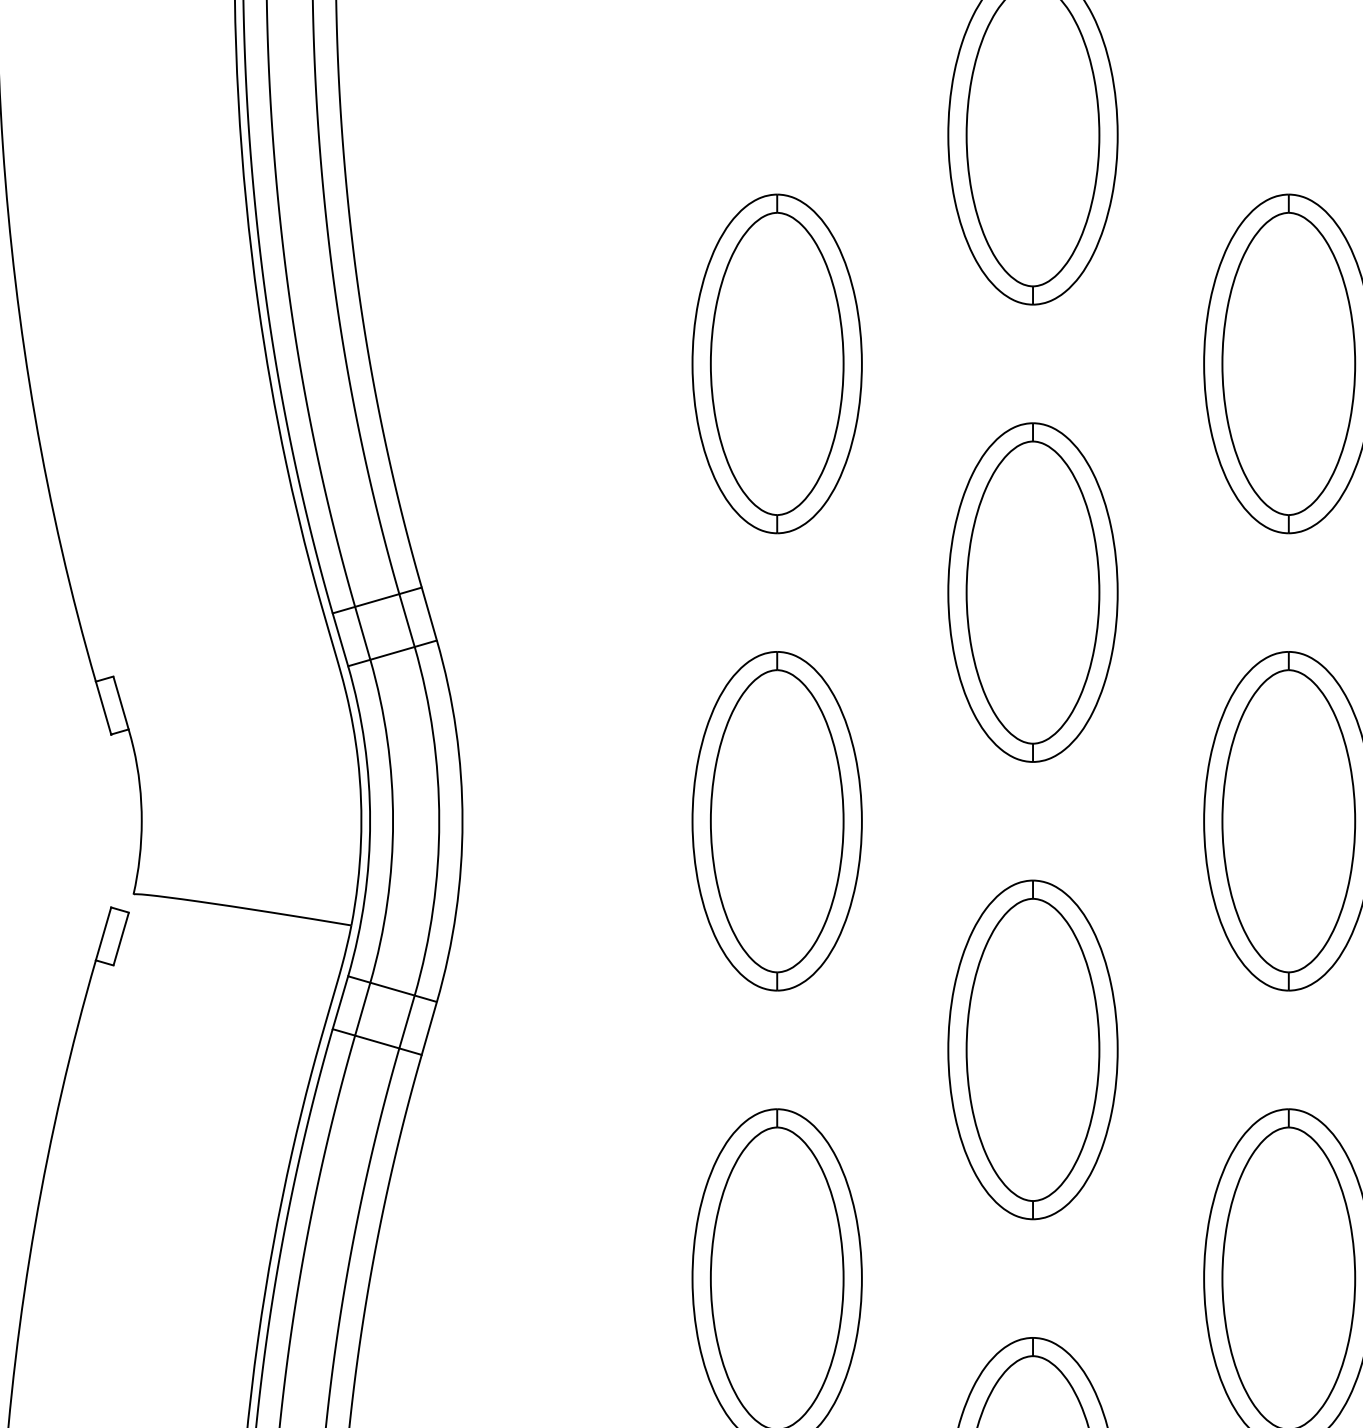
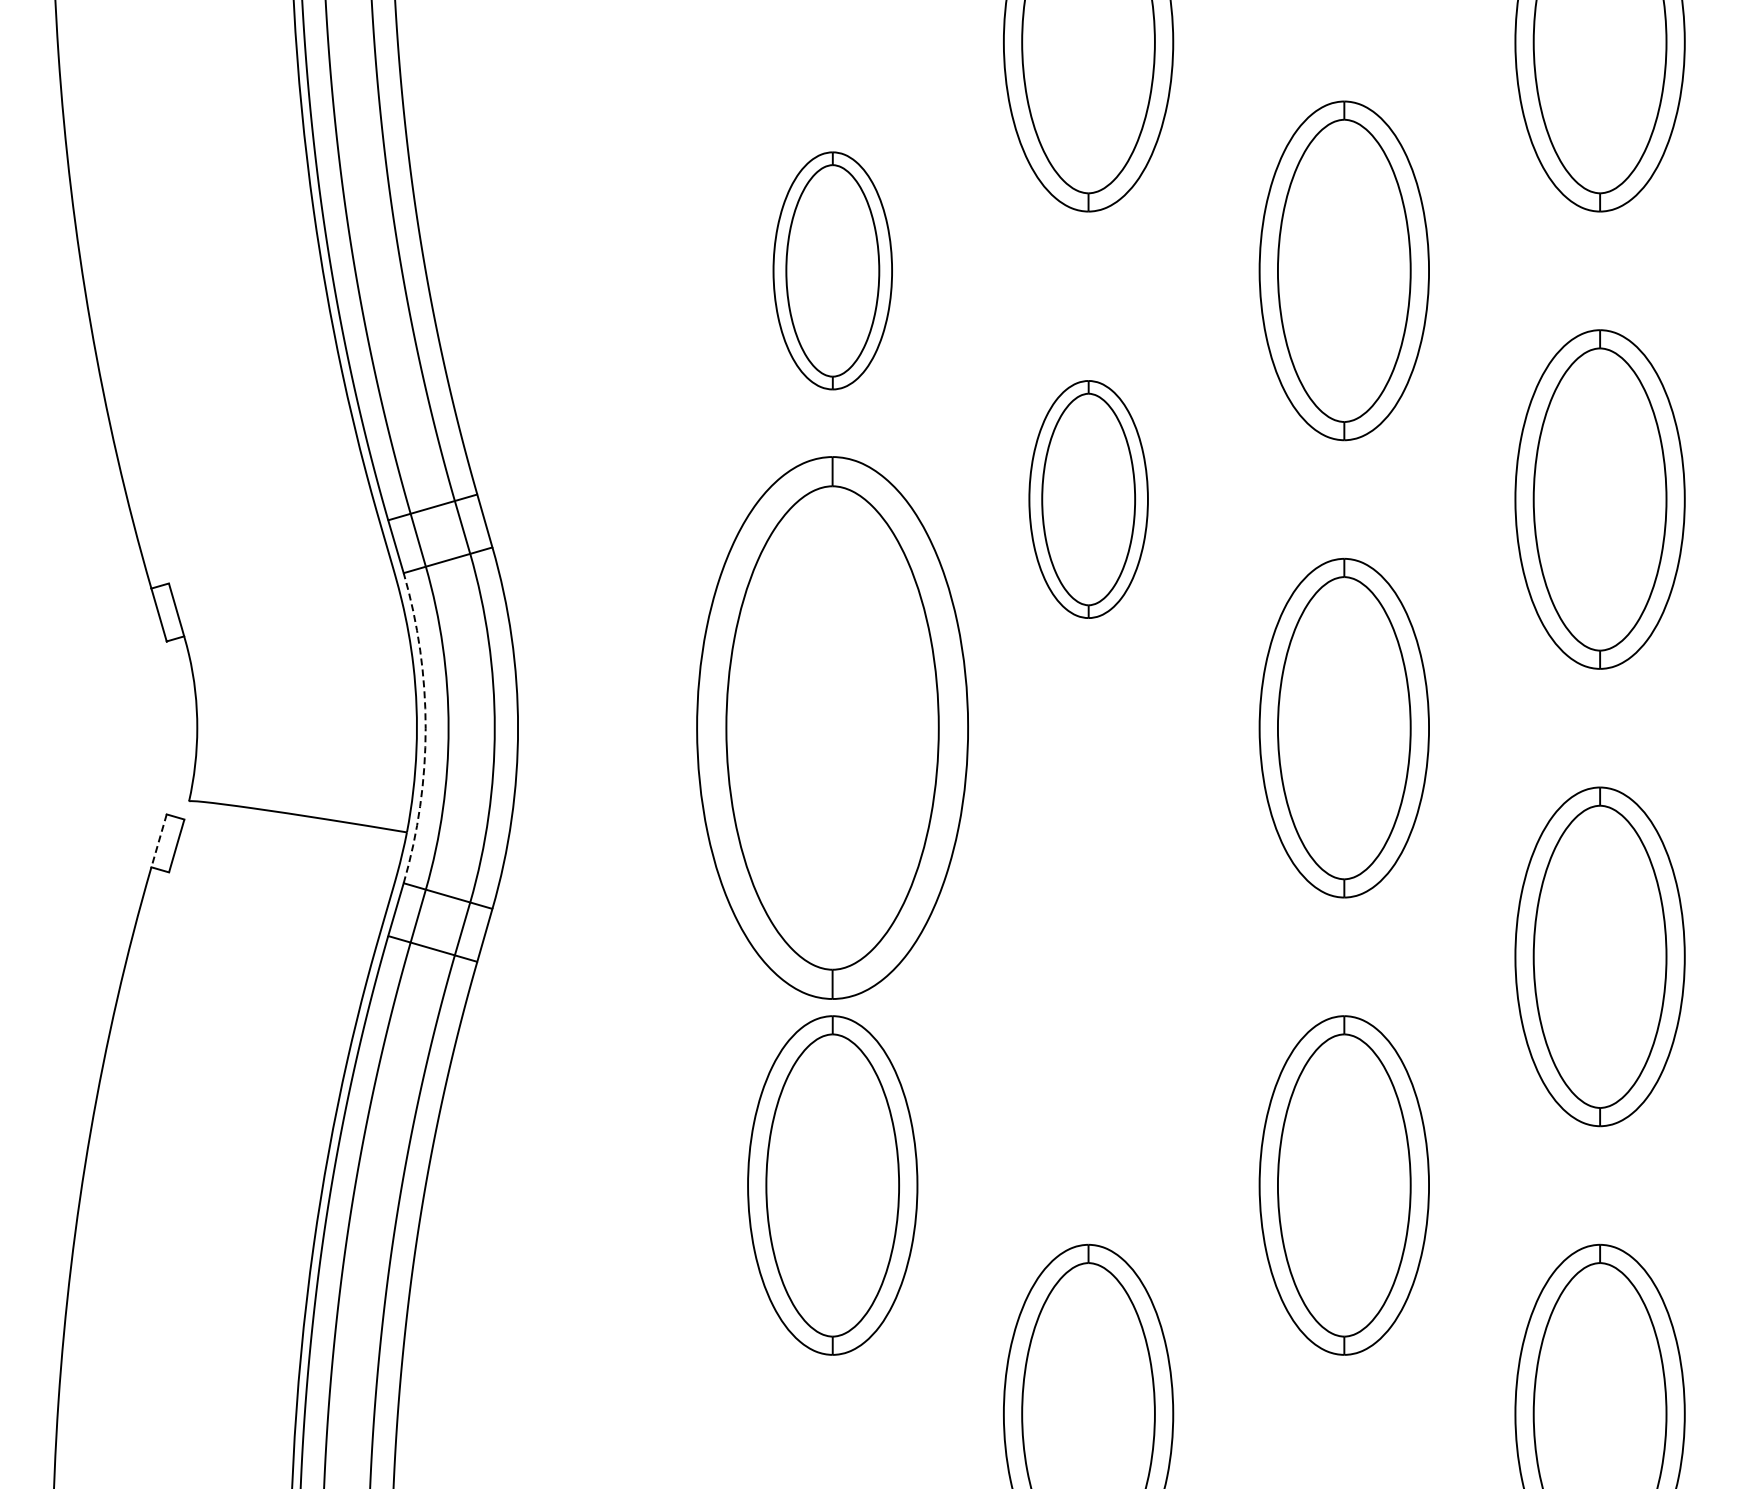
part: (776, 363) -> (832, 270), size x0.7
part: (1032, 592) -> (1088, 499), size x0.7
arc: (369, 821) -> (425, 728), solid -> dashed
part: (776, 821) -> (832, 728), size x1.6
line: (103, 933) -> (159, 840), solid -> dashed
part: (1032, 1049) -> (1088, 956), removed

